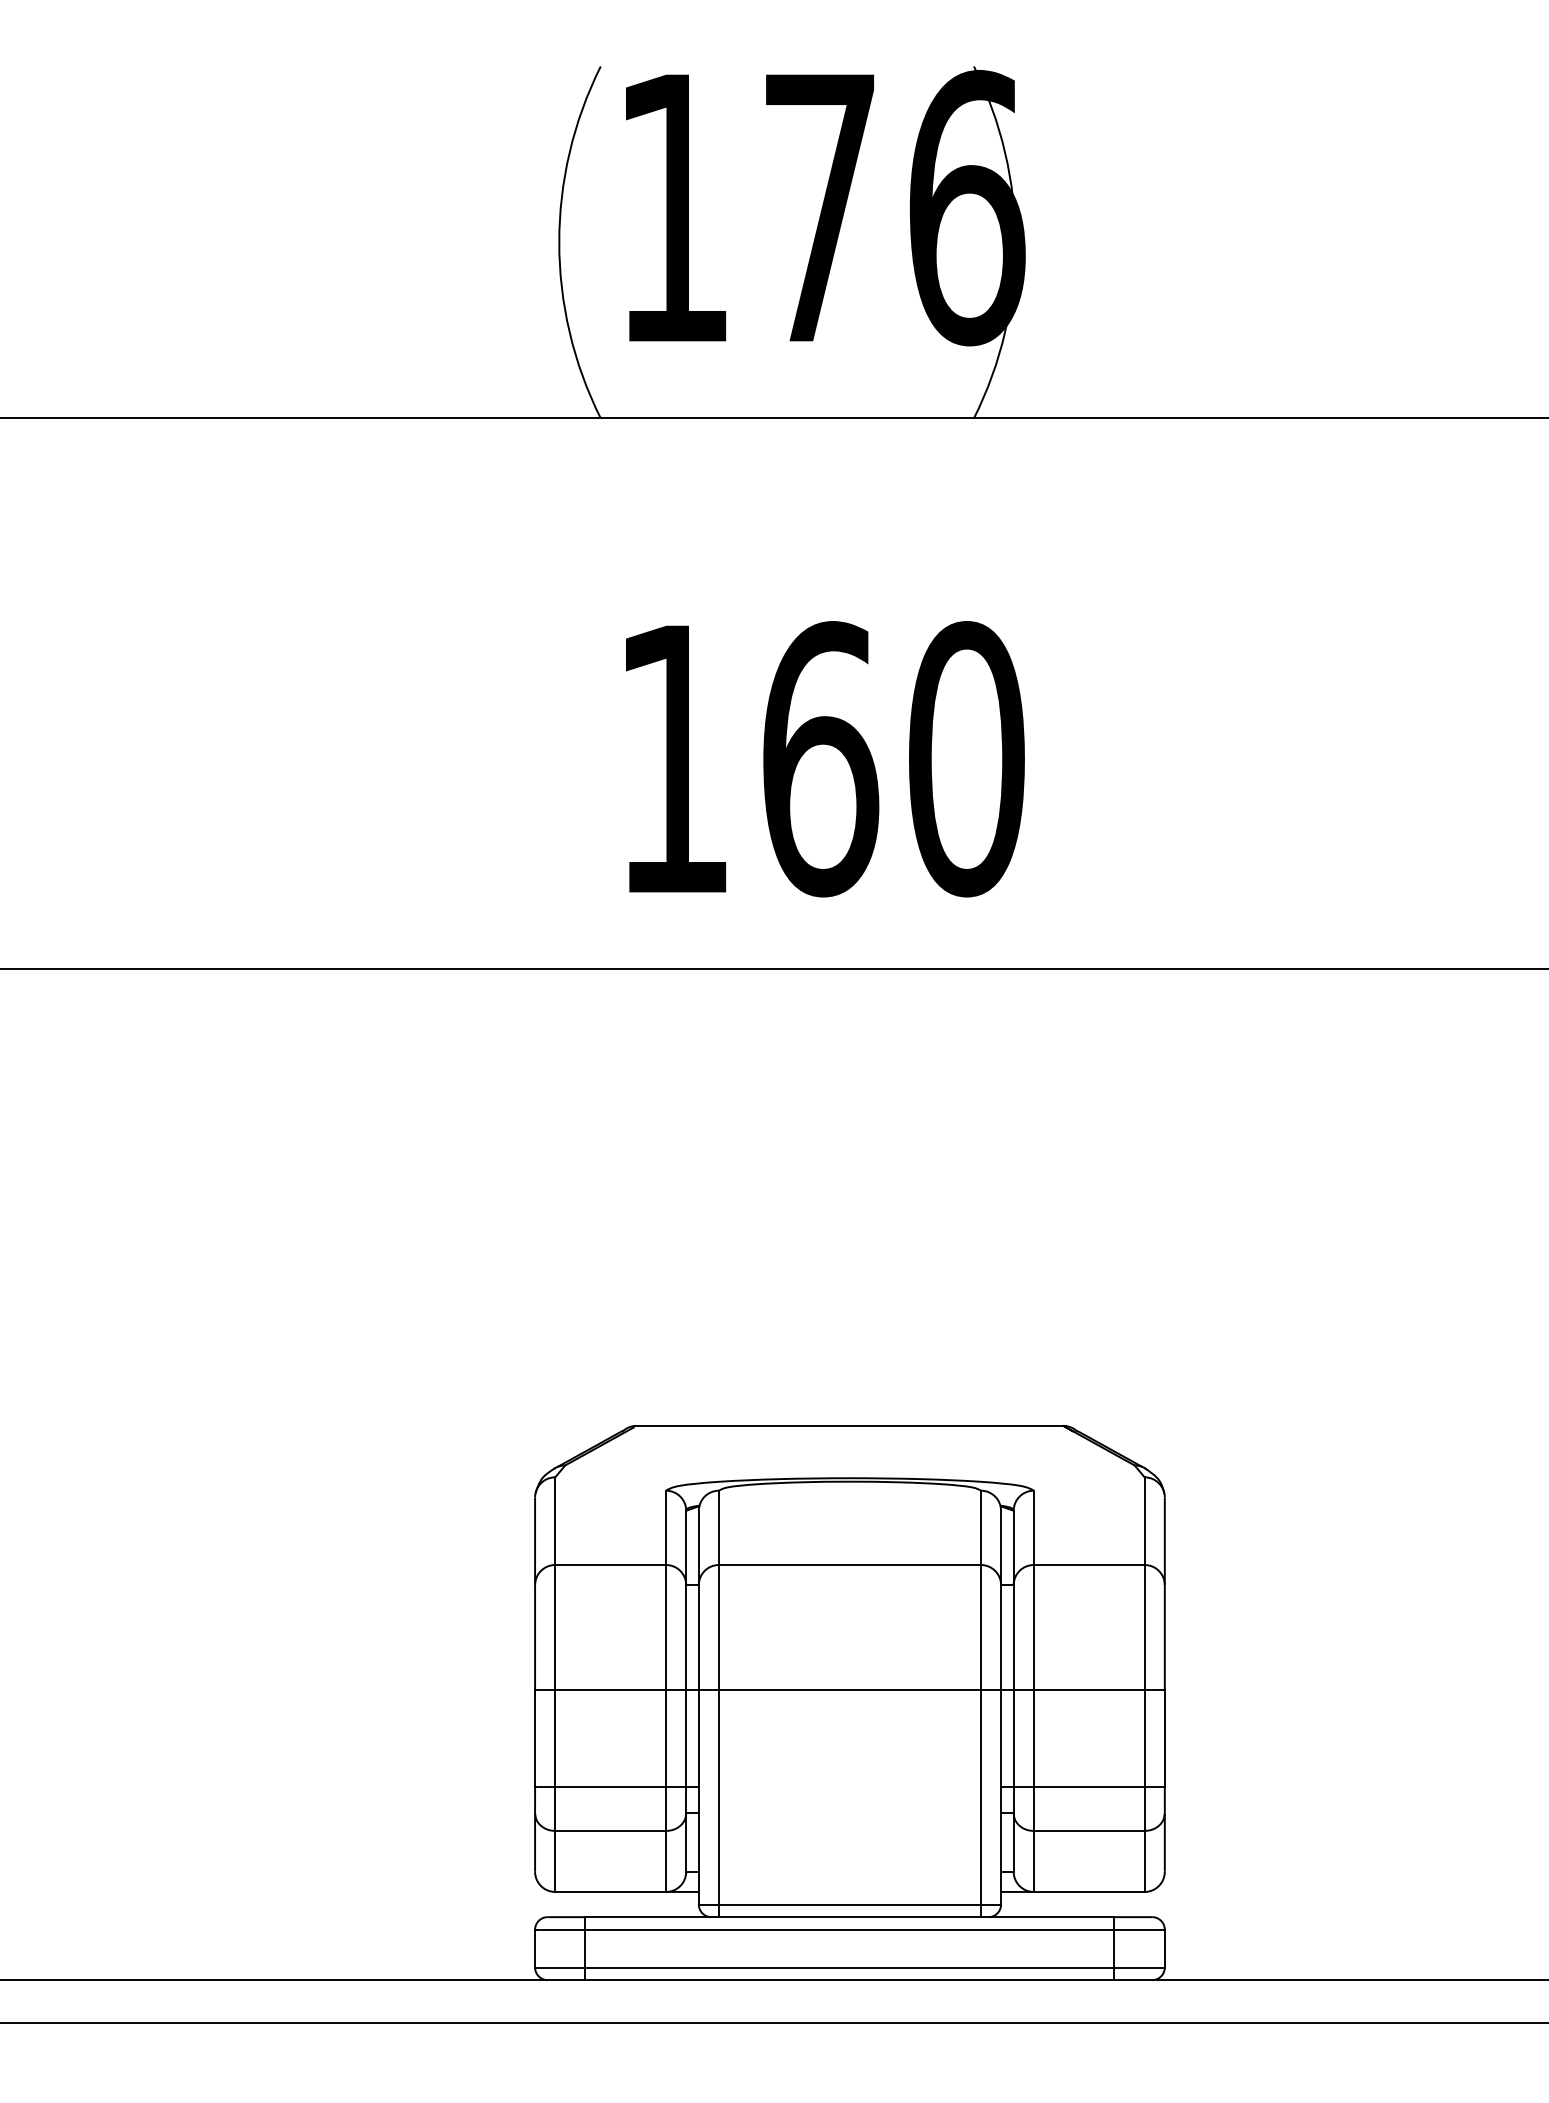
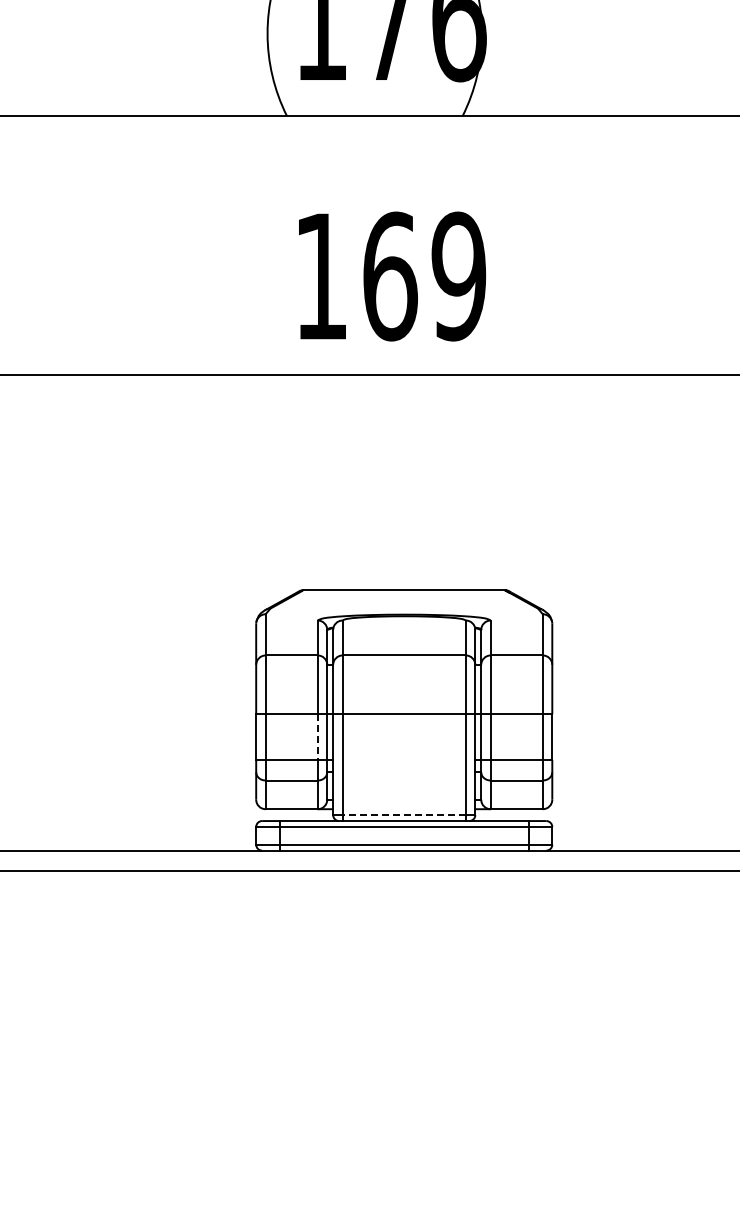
text: (965, 759) -> (458, 276), 160 -> 169
line: (665, 1739) -> (317, 737), solid -> dashed
line: (850, 1905) -> (404, 815), solid -> dashed

